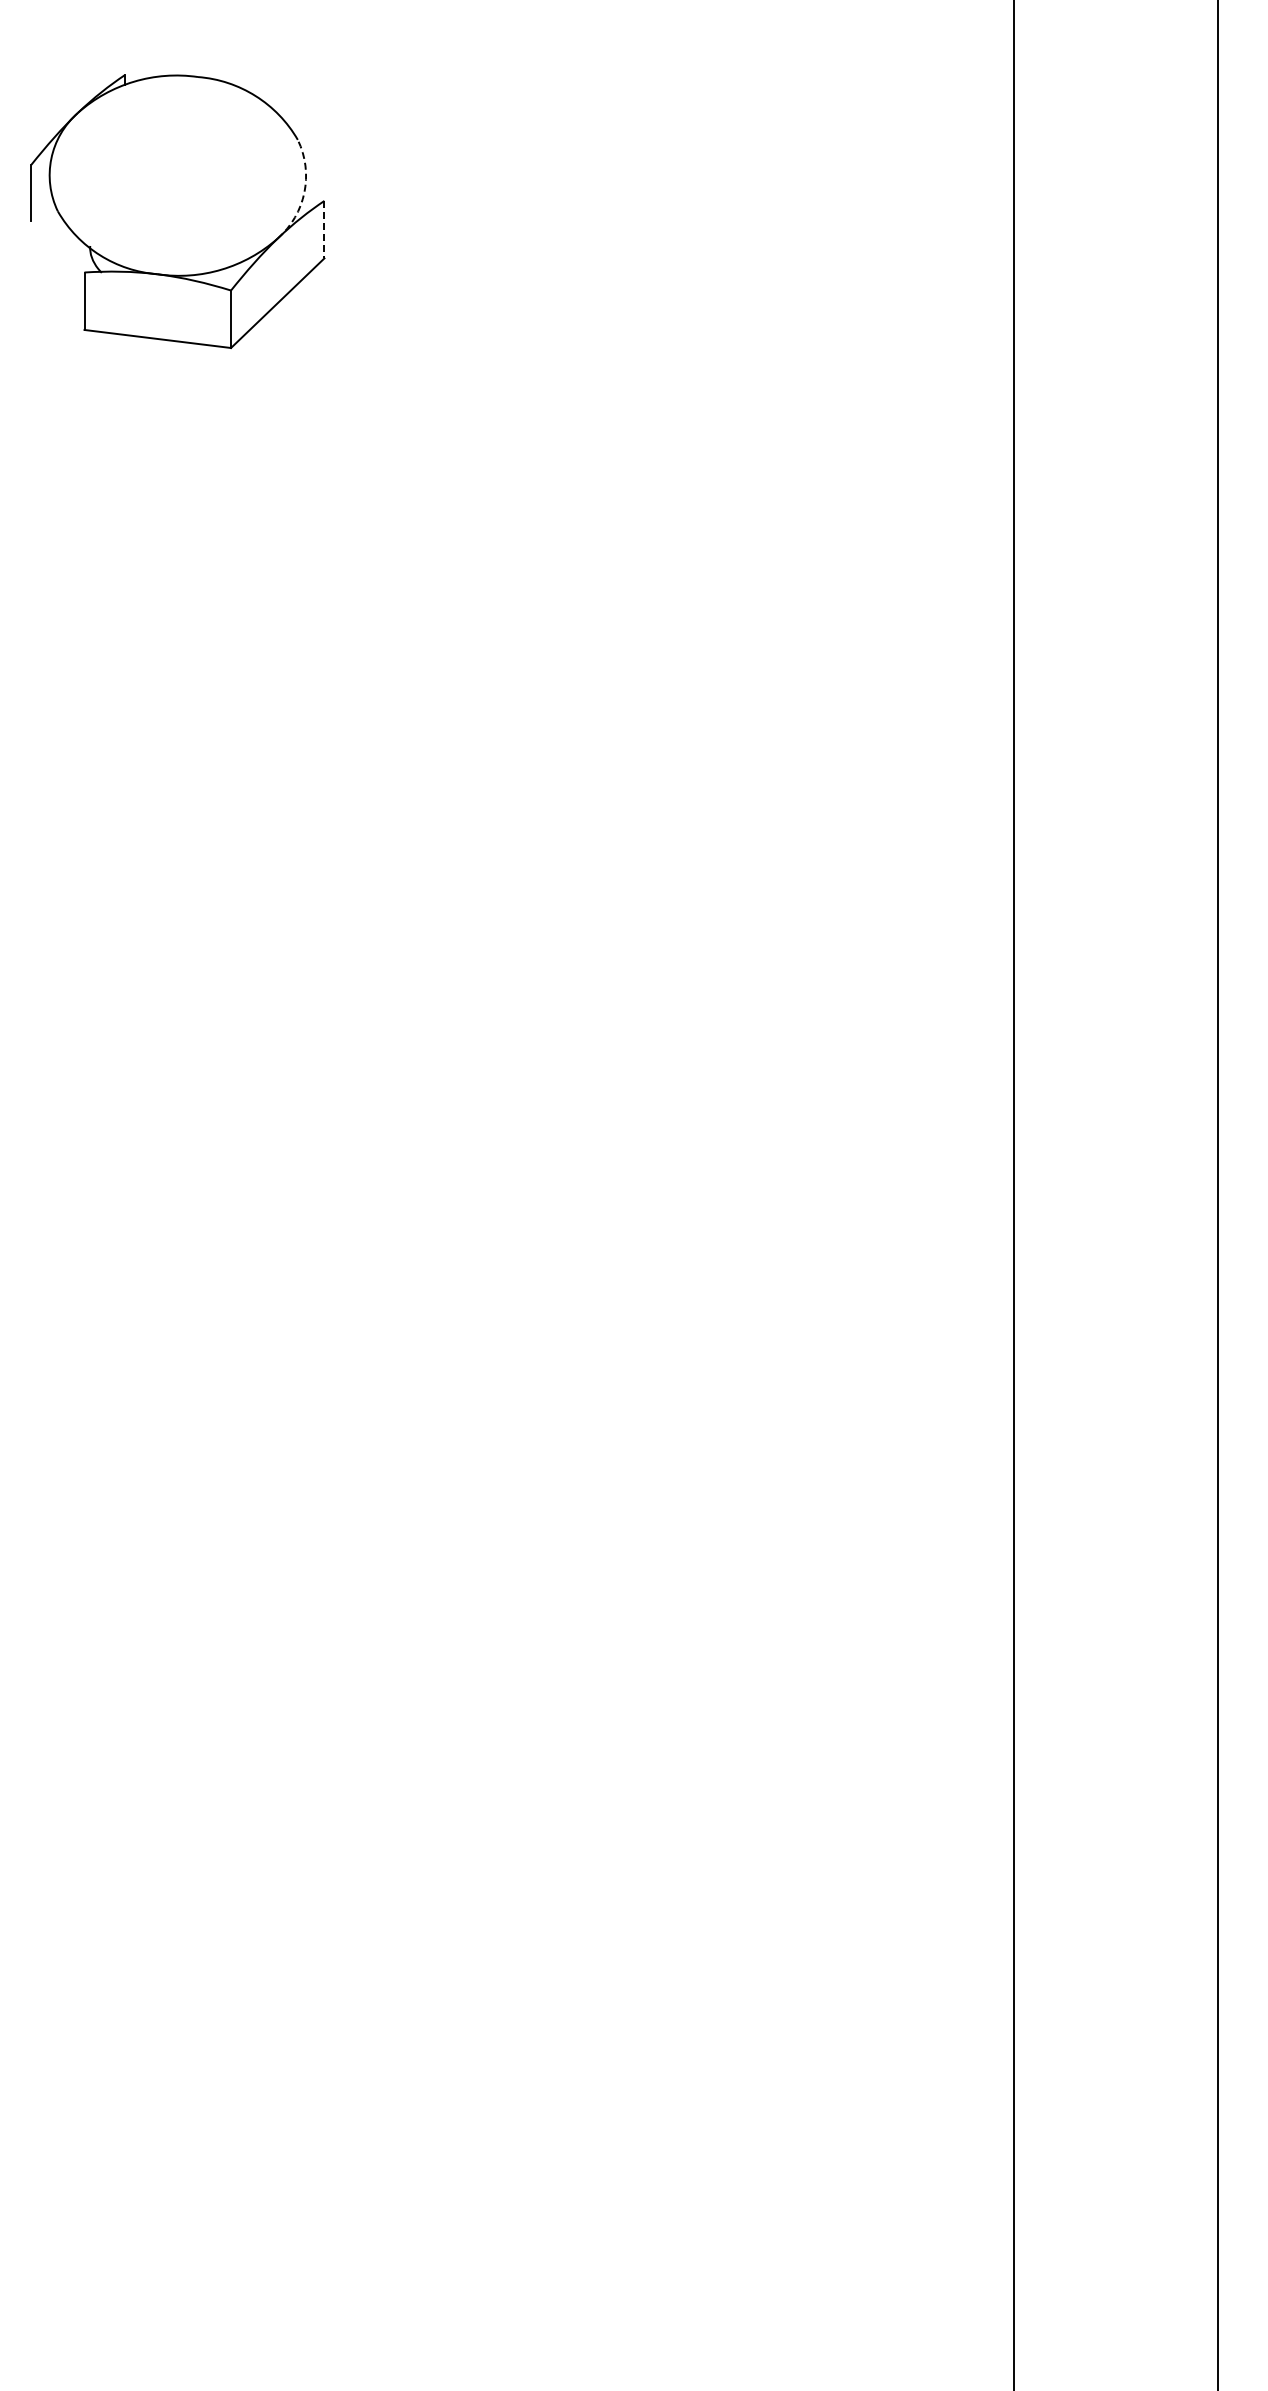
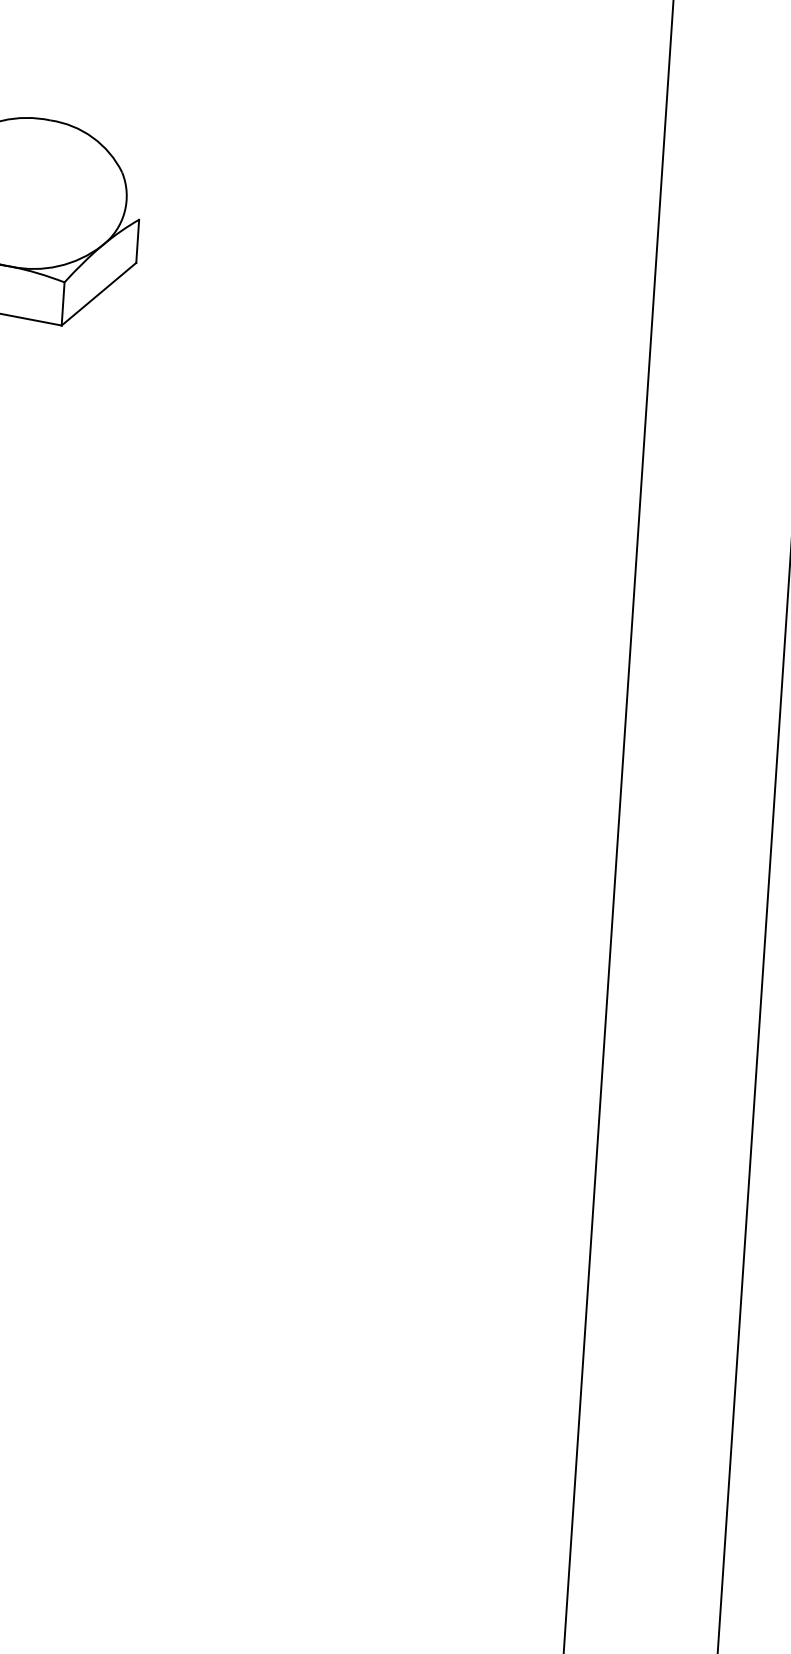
arc: (304, 192) -> (124, 212), dashed -> solid
line: (324, 229) -> (137, 241), dashed -> solid

